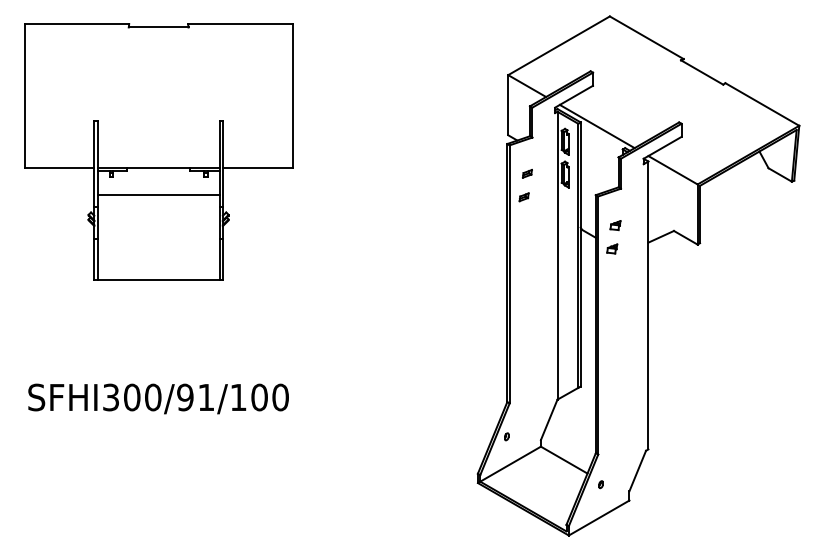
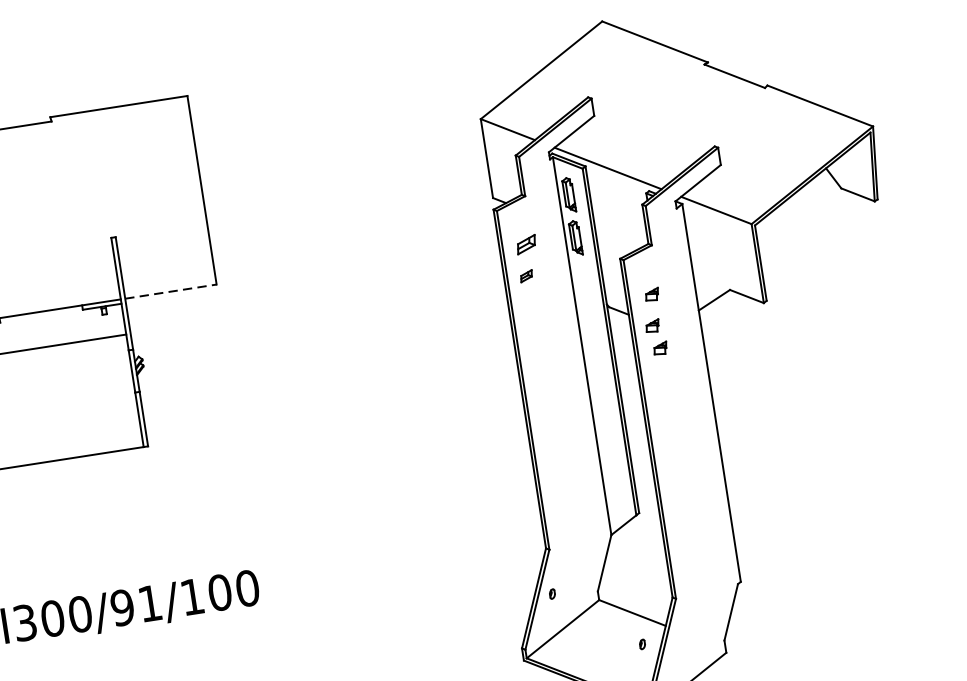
line: (257, 167) -> (170, 291), solid -> dashed
part: (526, 173) -> (524, 244), size x1.6
part: (615, 266) -> (660, 348), added
part: (600, 484) -> (641, 644), moved

